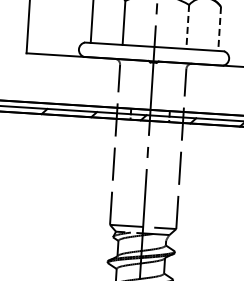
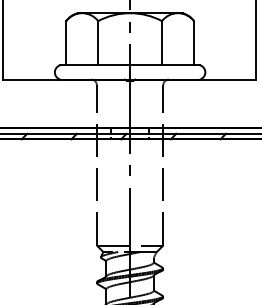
line: (188, 27) -> (162, 43), dashed -> solid
line: (220, 29) -> (194, 43), dashed -> solid

